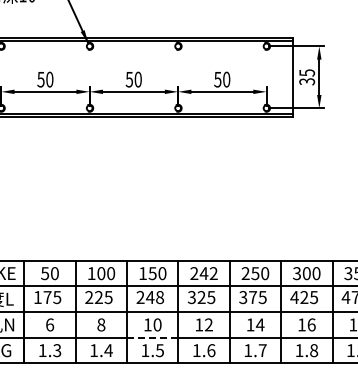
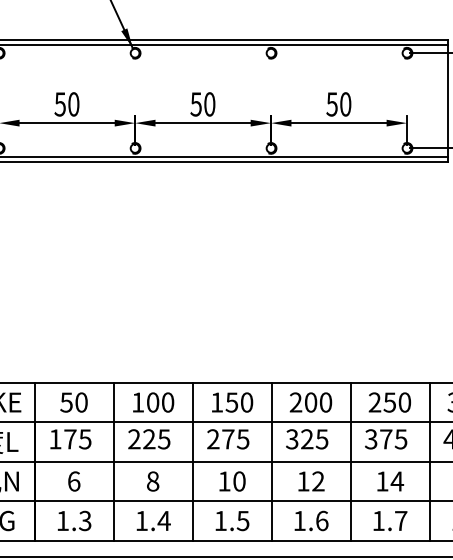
text: (208, 273) -> (317, 402), 242 -> 200
text: (154, 297) -> (234, 439), 248 -> 275
line: (152, 337) -> (231, 500), dashed -> solid

